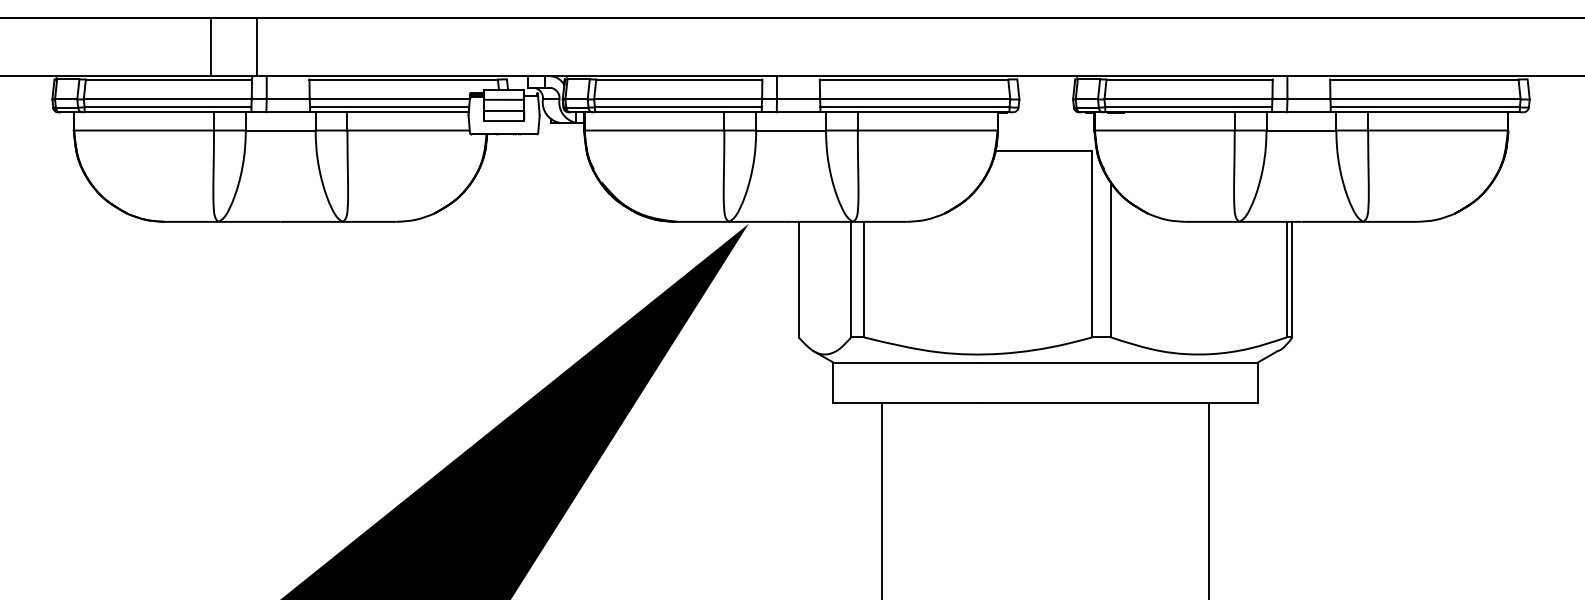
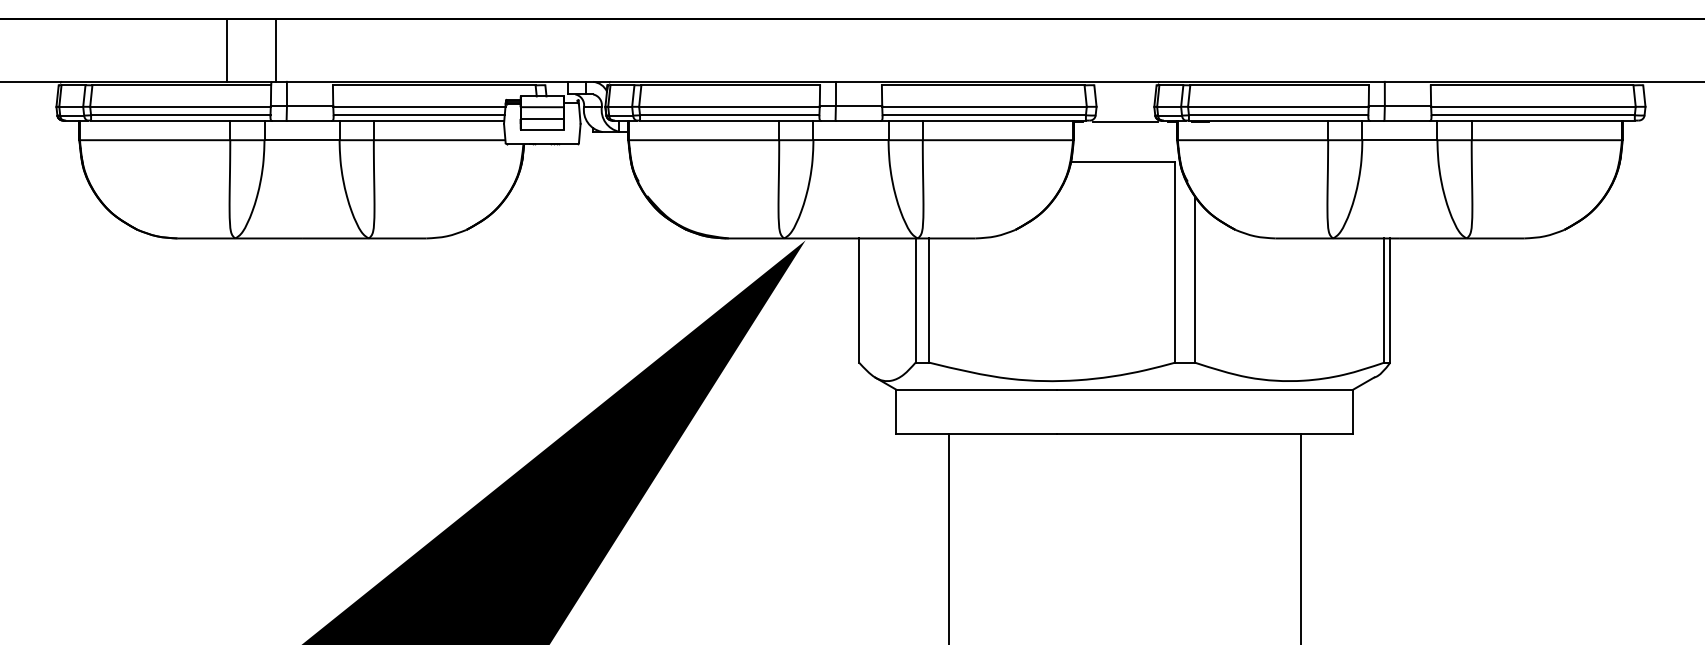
line: (1046, 113) -> (1125, 121), added

